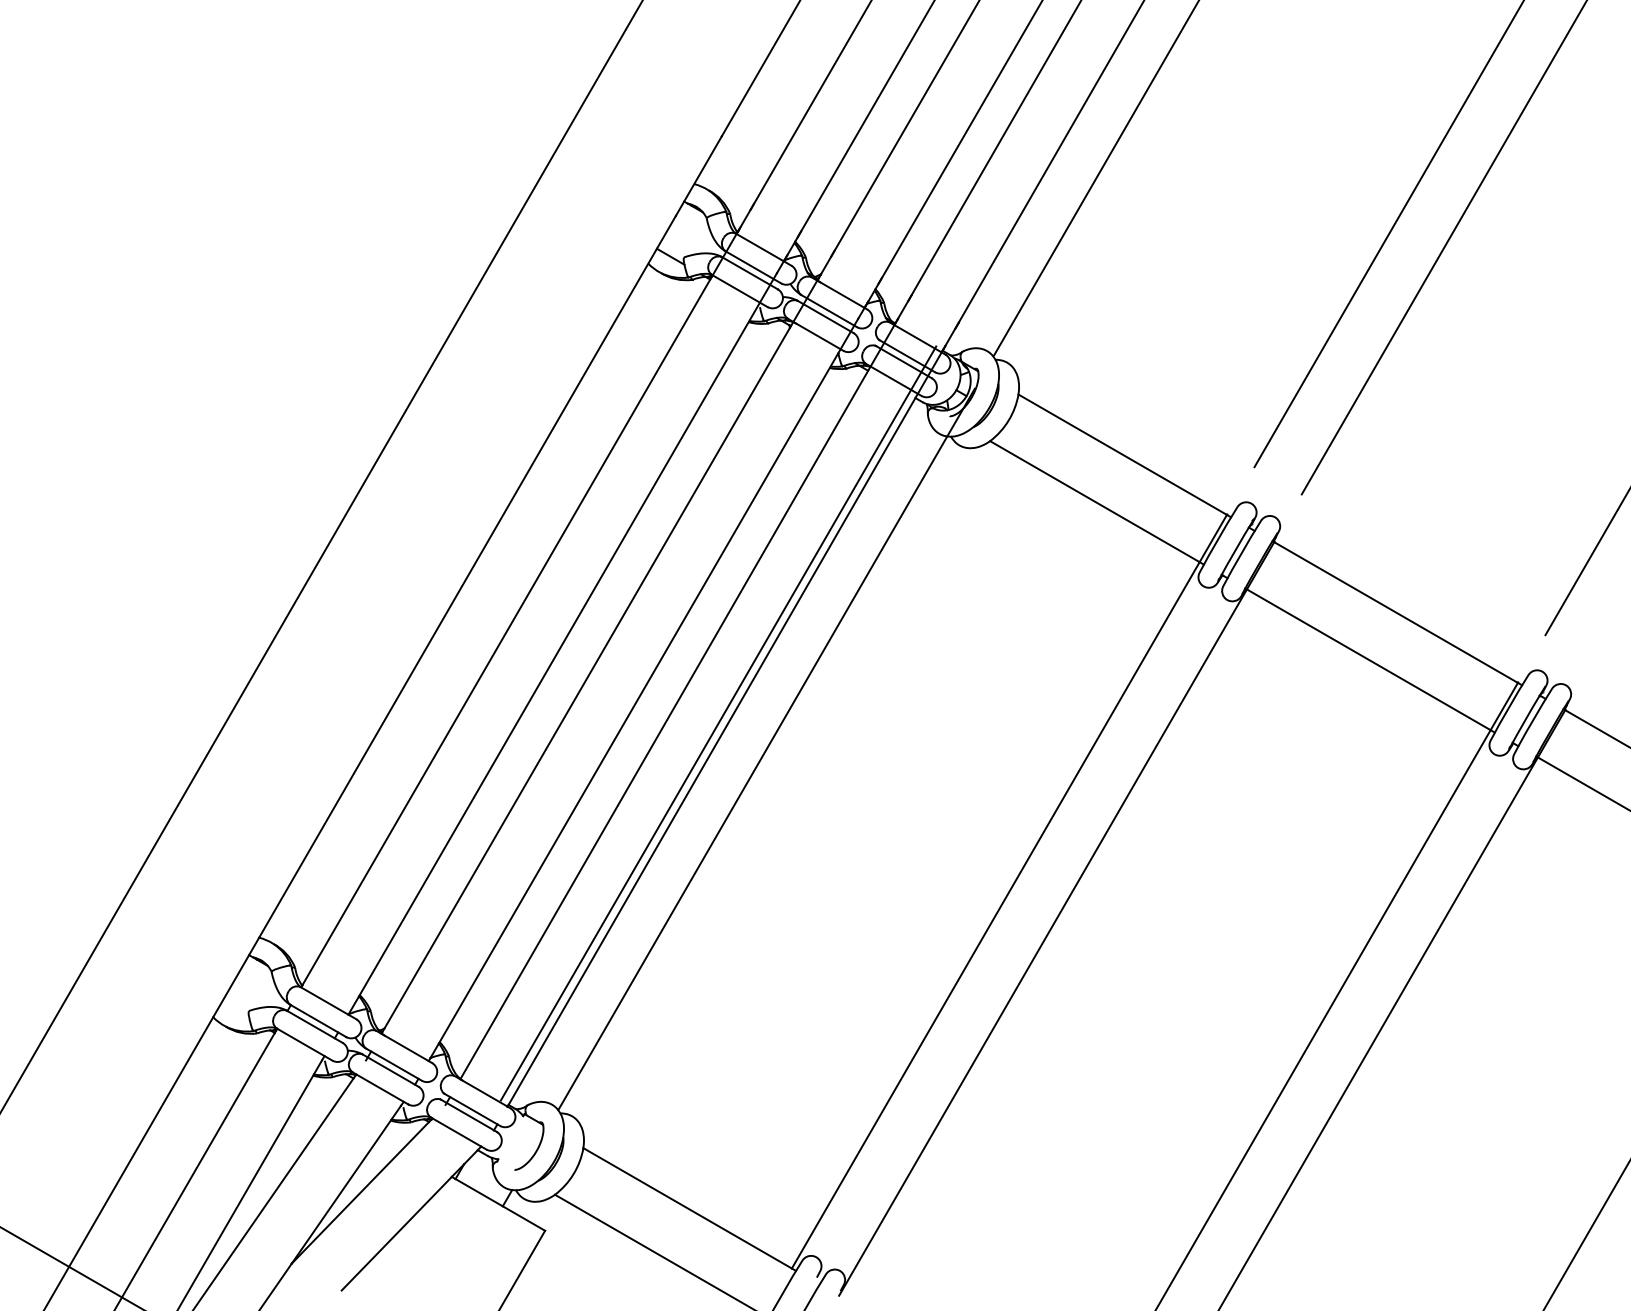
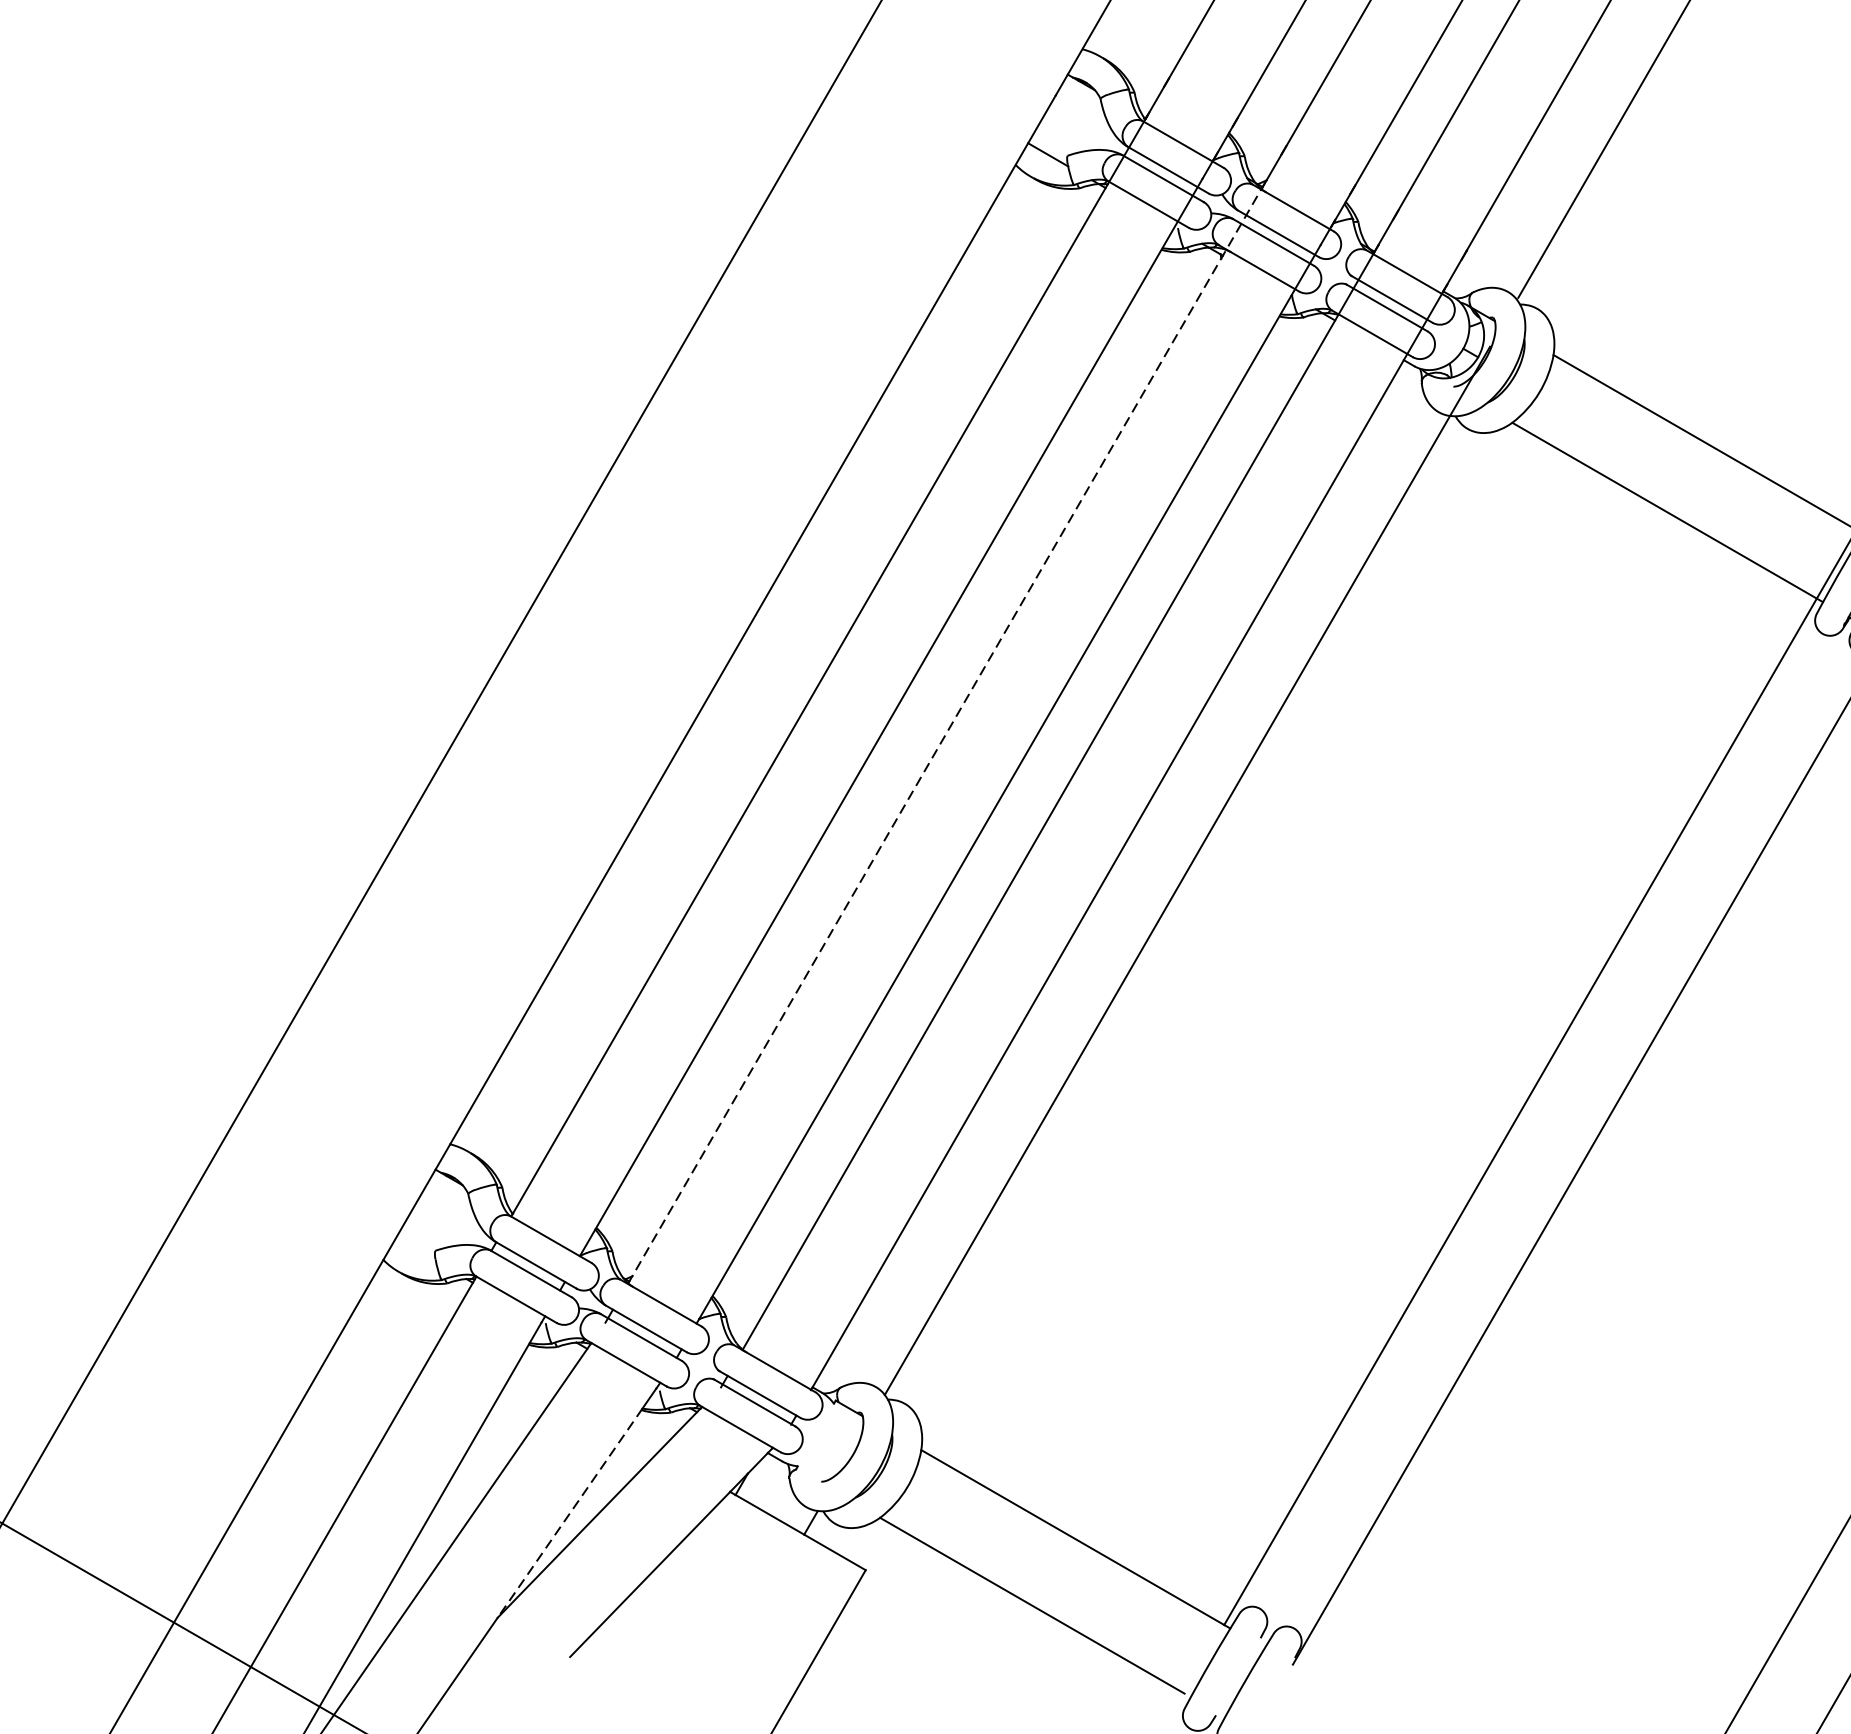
line: (601, 654) -> (947, 732), solid -> dashed
line: (718, 723) -> (1117, 833), removed
line: (341, 1191) -> (569, 1513), solid -> dashed

